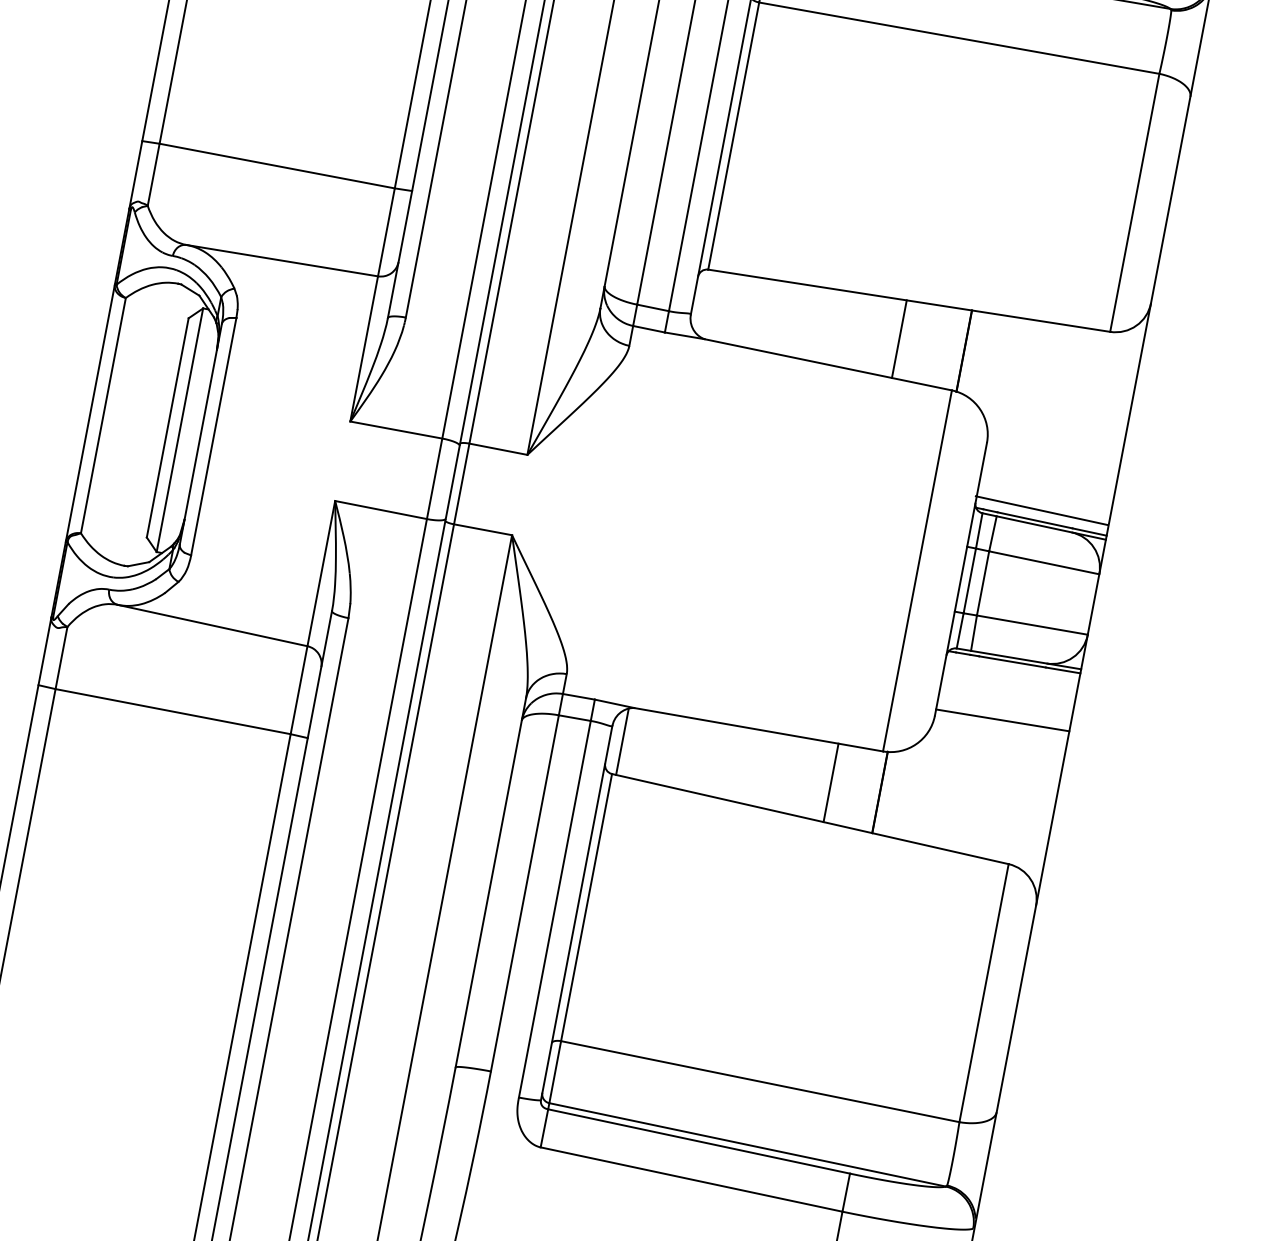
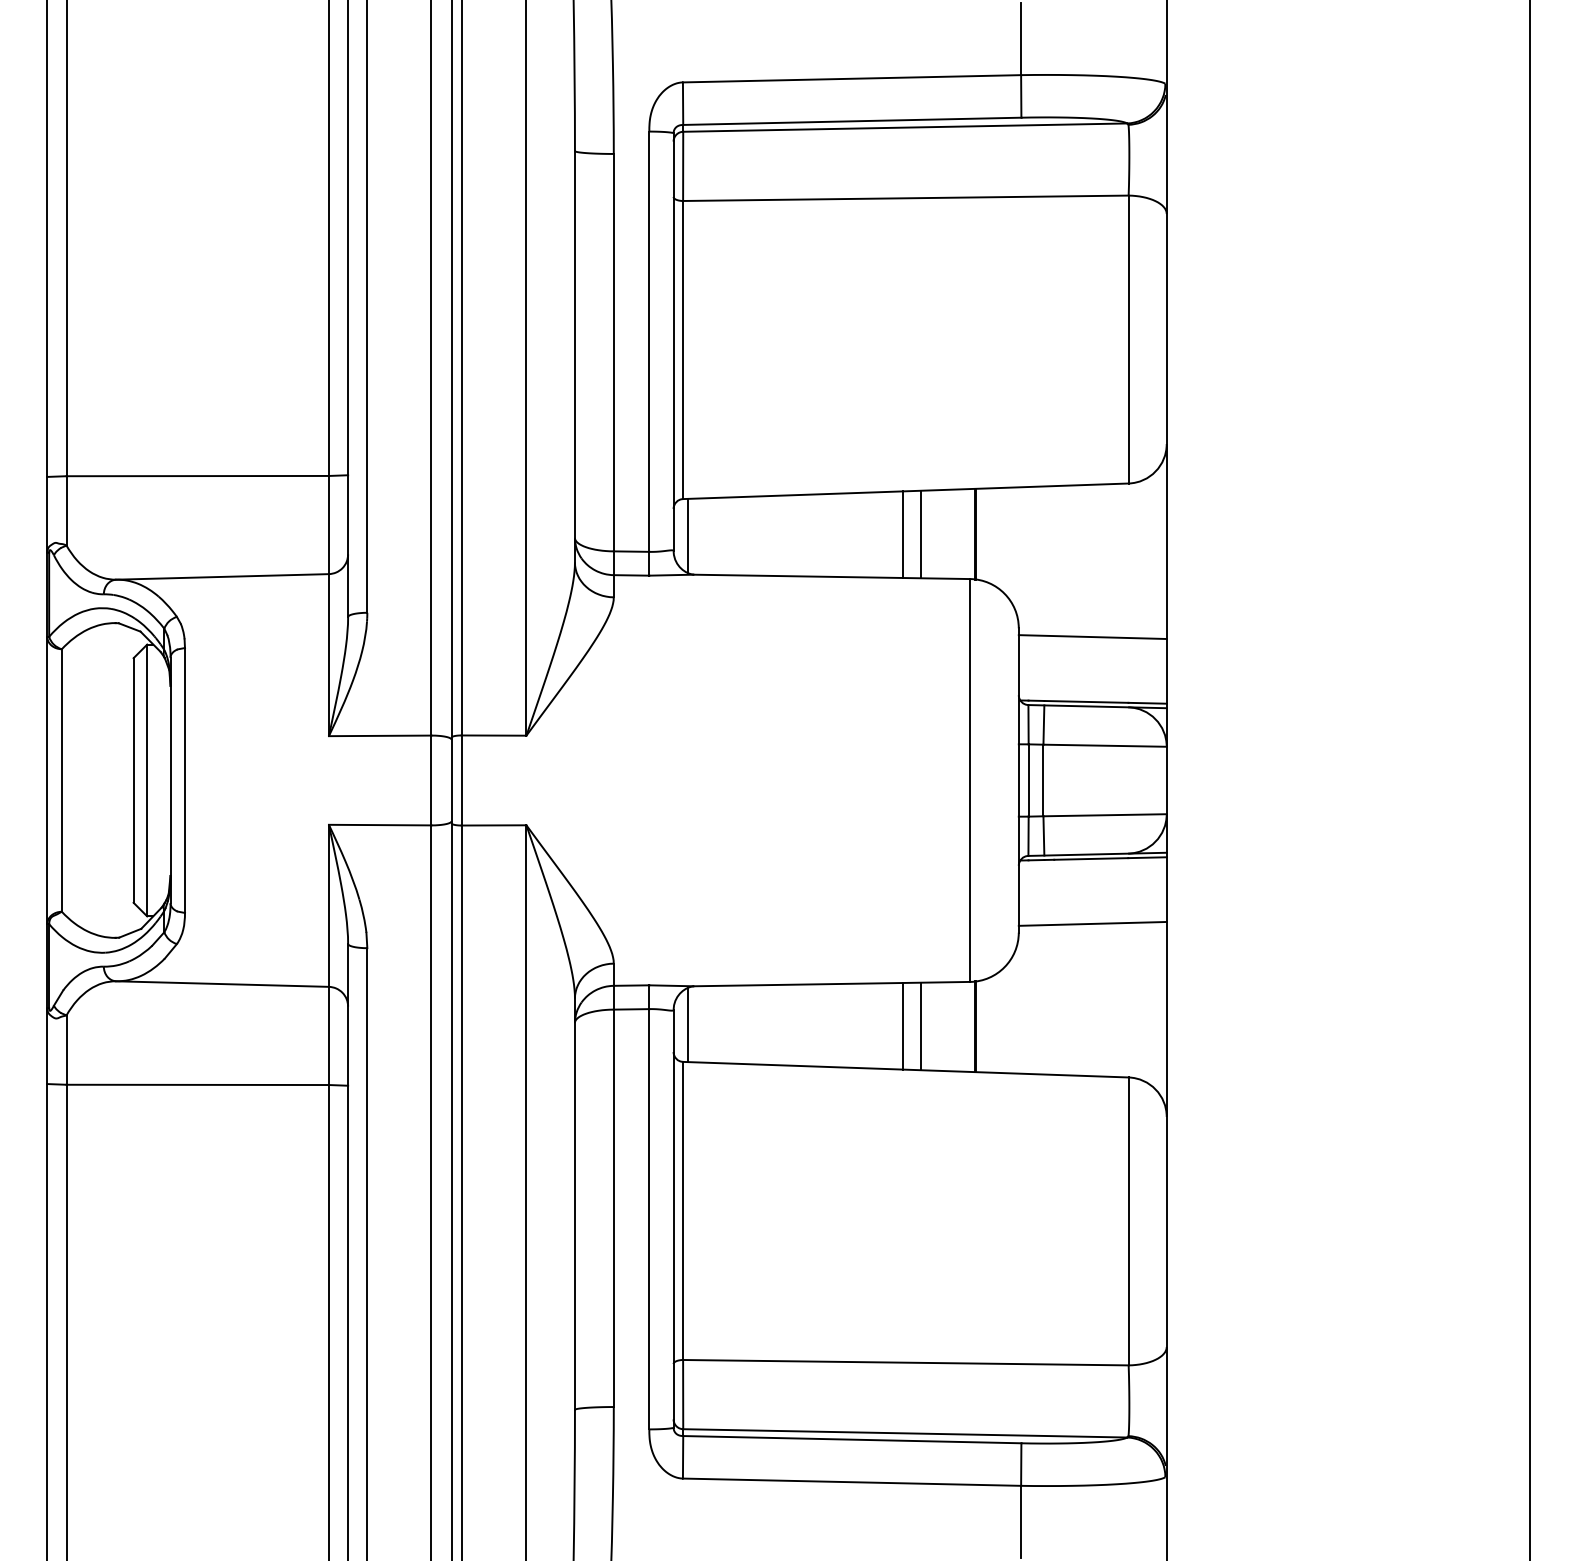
line: (705, 303) -> (687, 535), added
line: (914, 341) -> (920, 534), added
line: (1041, 511) -> (1092, 637), moved
line: (815, 779) -> (903, 1025), added

